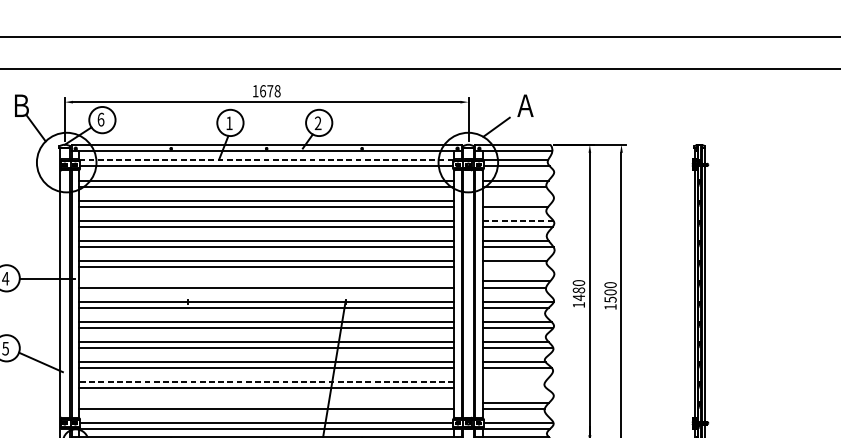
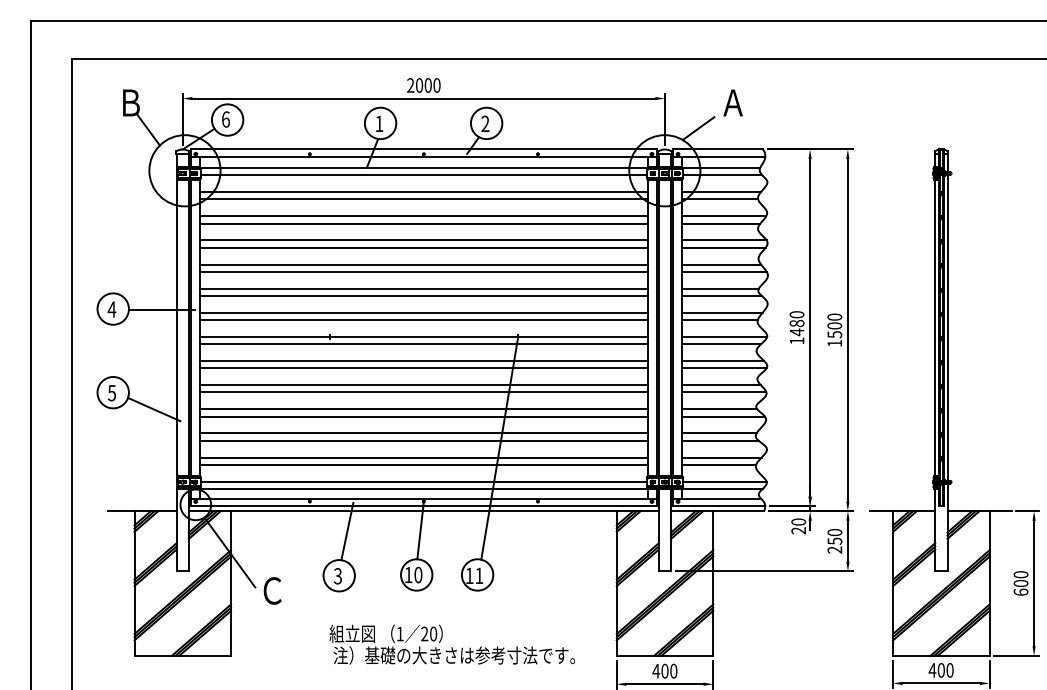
text: (266, 91) -> (423, 85), 1678 -> 2000
line: (266, 160) -> (423, 168), dashed -> solid
line: (518, 200) -> (724, 216), added
line: (517, 220) -> (723, 240), dashed -> solid
line: (515, 266) -> (721, 295), added
line: (266, 281) -> (423, 312), added
line: (266, 382) -> (423, 433), dashed -> solid
line: (514, 382) -> (719, 433), added
line: (514, 388) -> (720, 440), added
line: (266, 402) -> (423, 457), added

